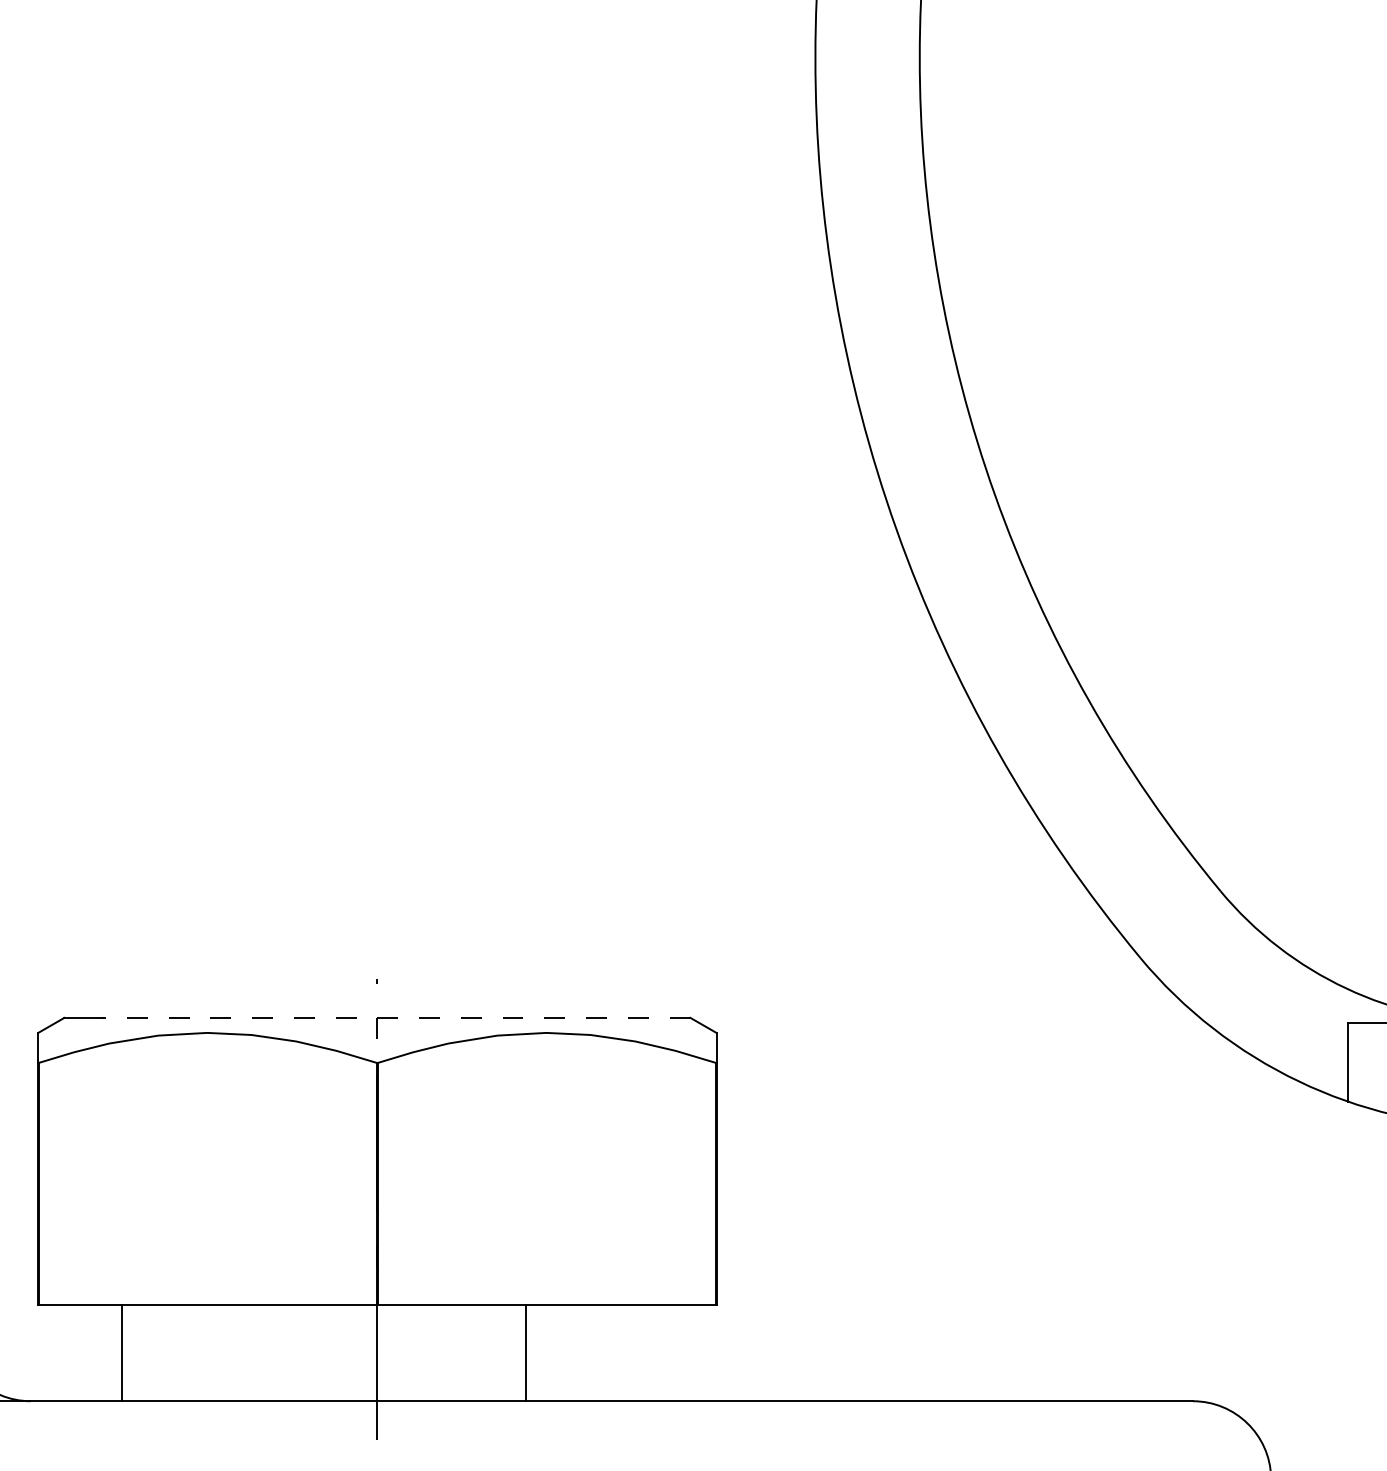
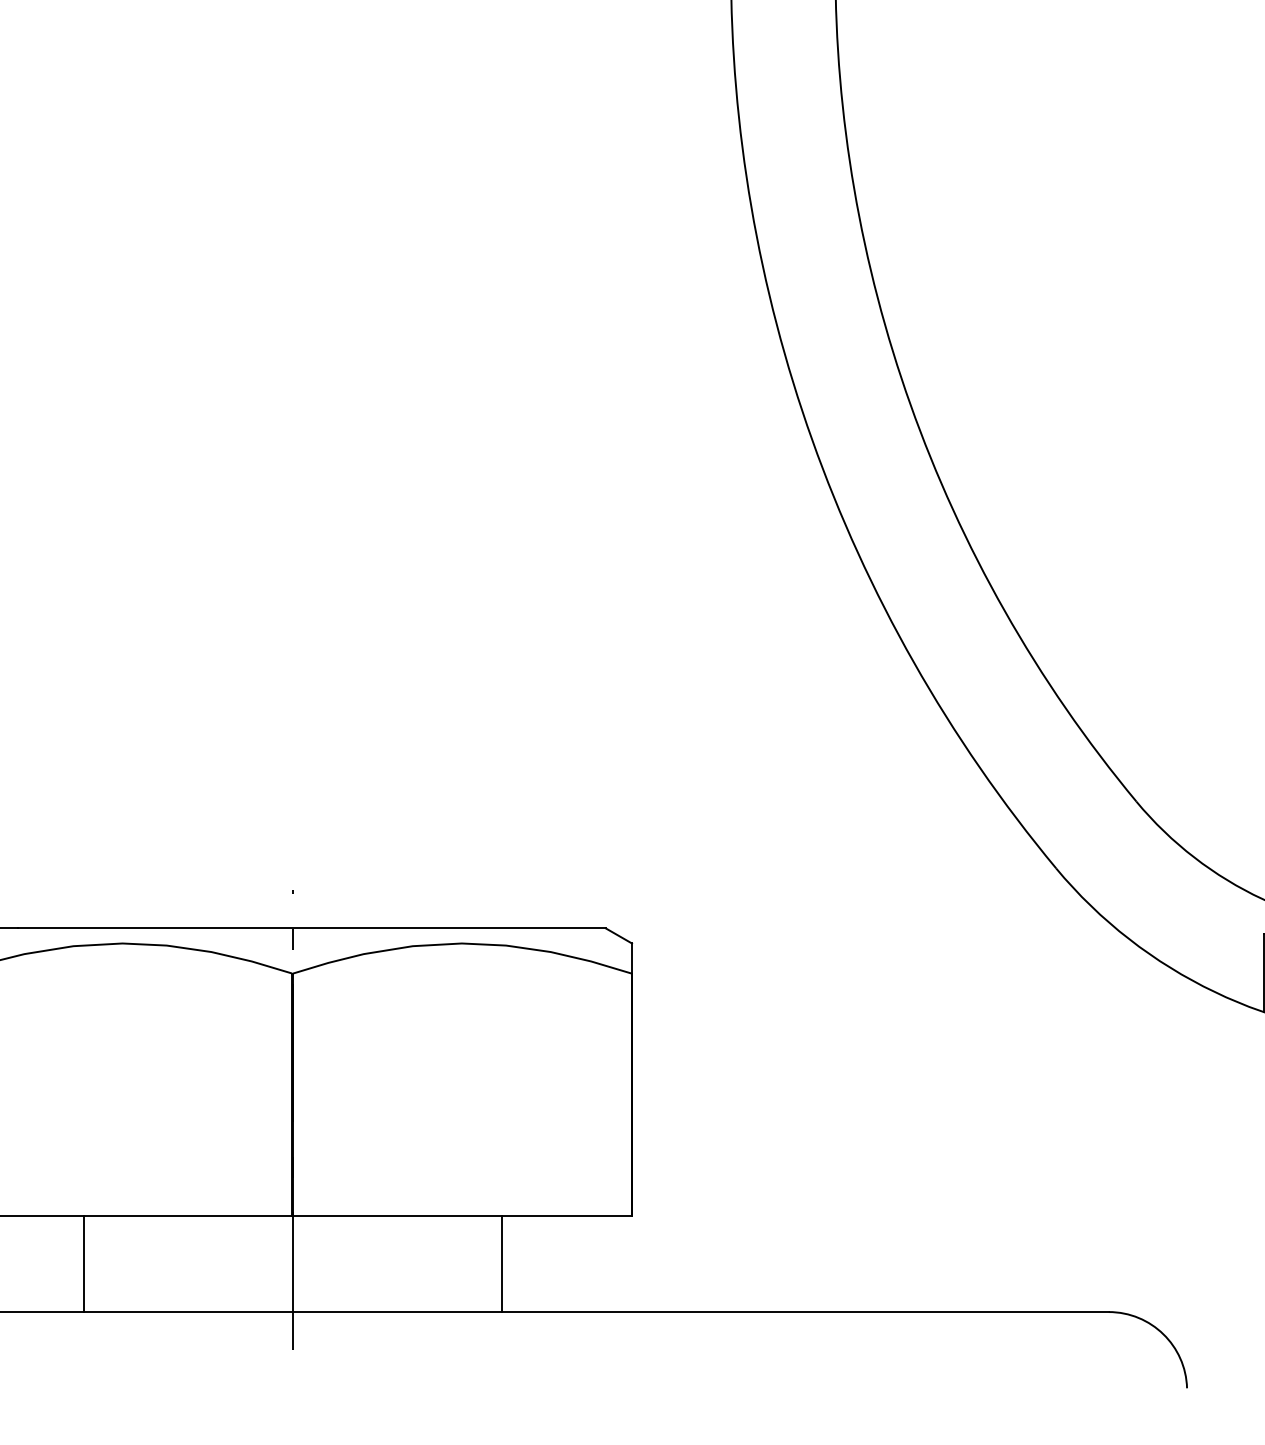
line: (396, 1017) -> (311, 928), dashed -> solid
line: (121, 1352) -> (83, 1263), moved
line: (526, 1352) -> (501, 1263), moved

